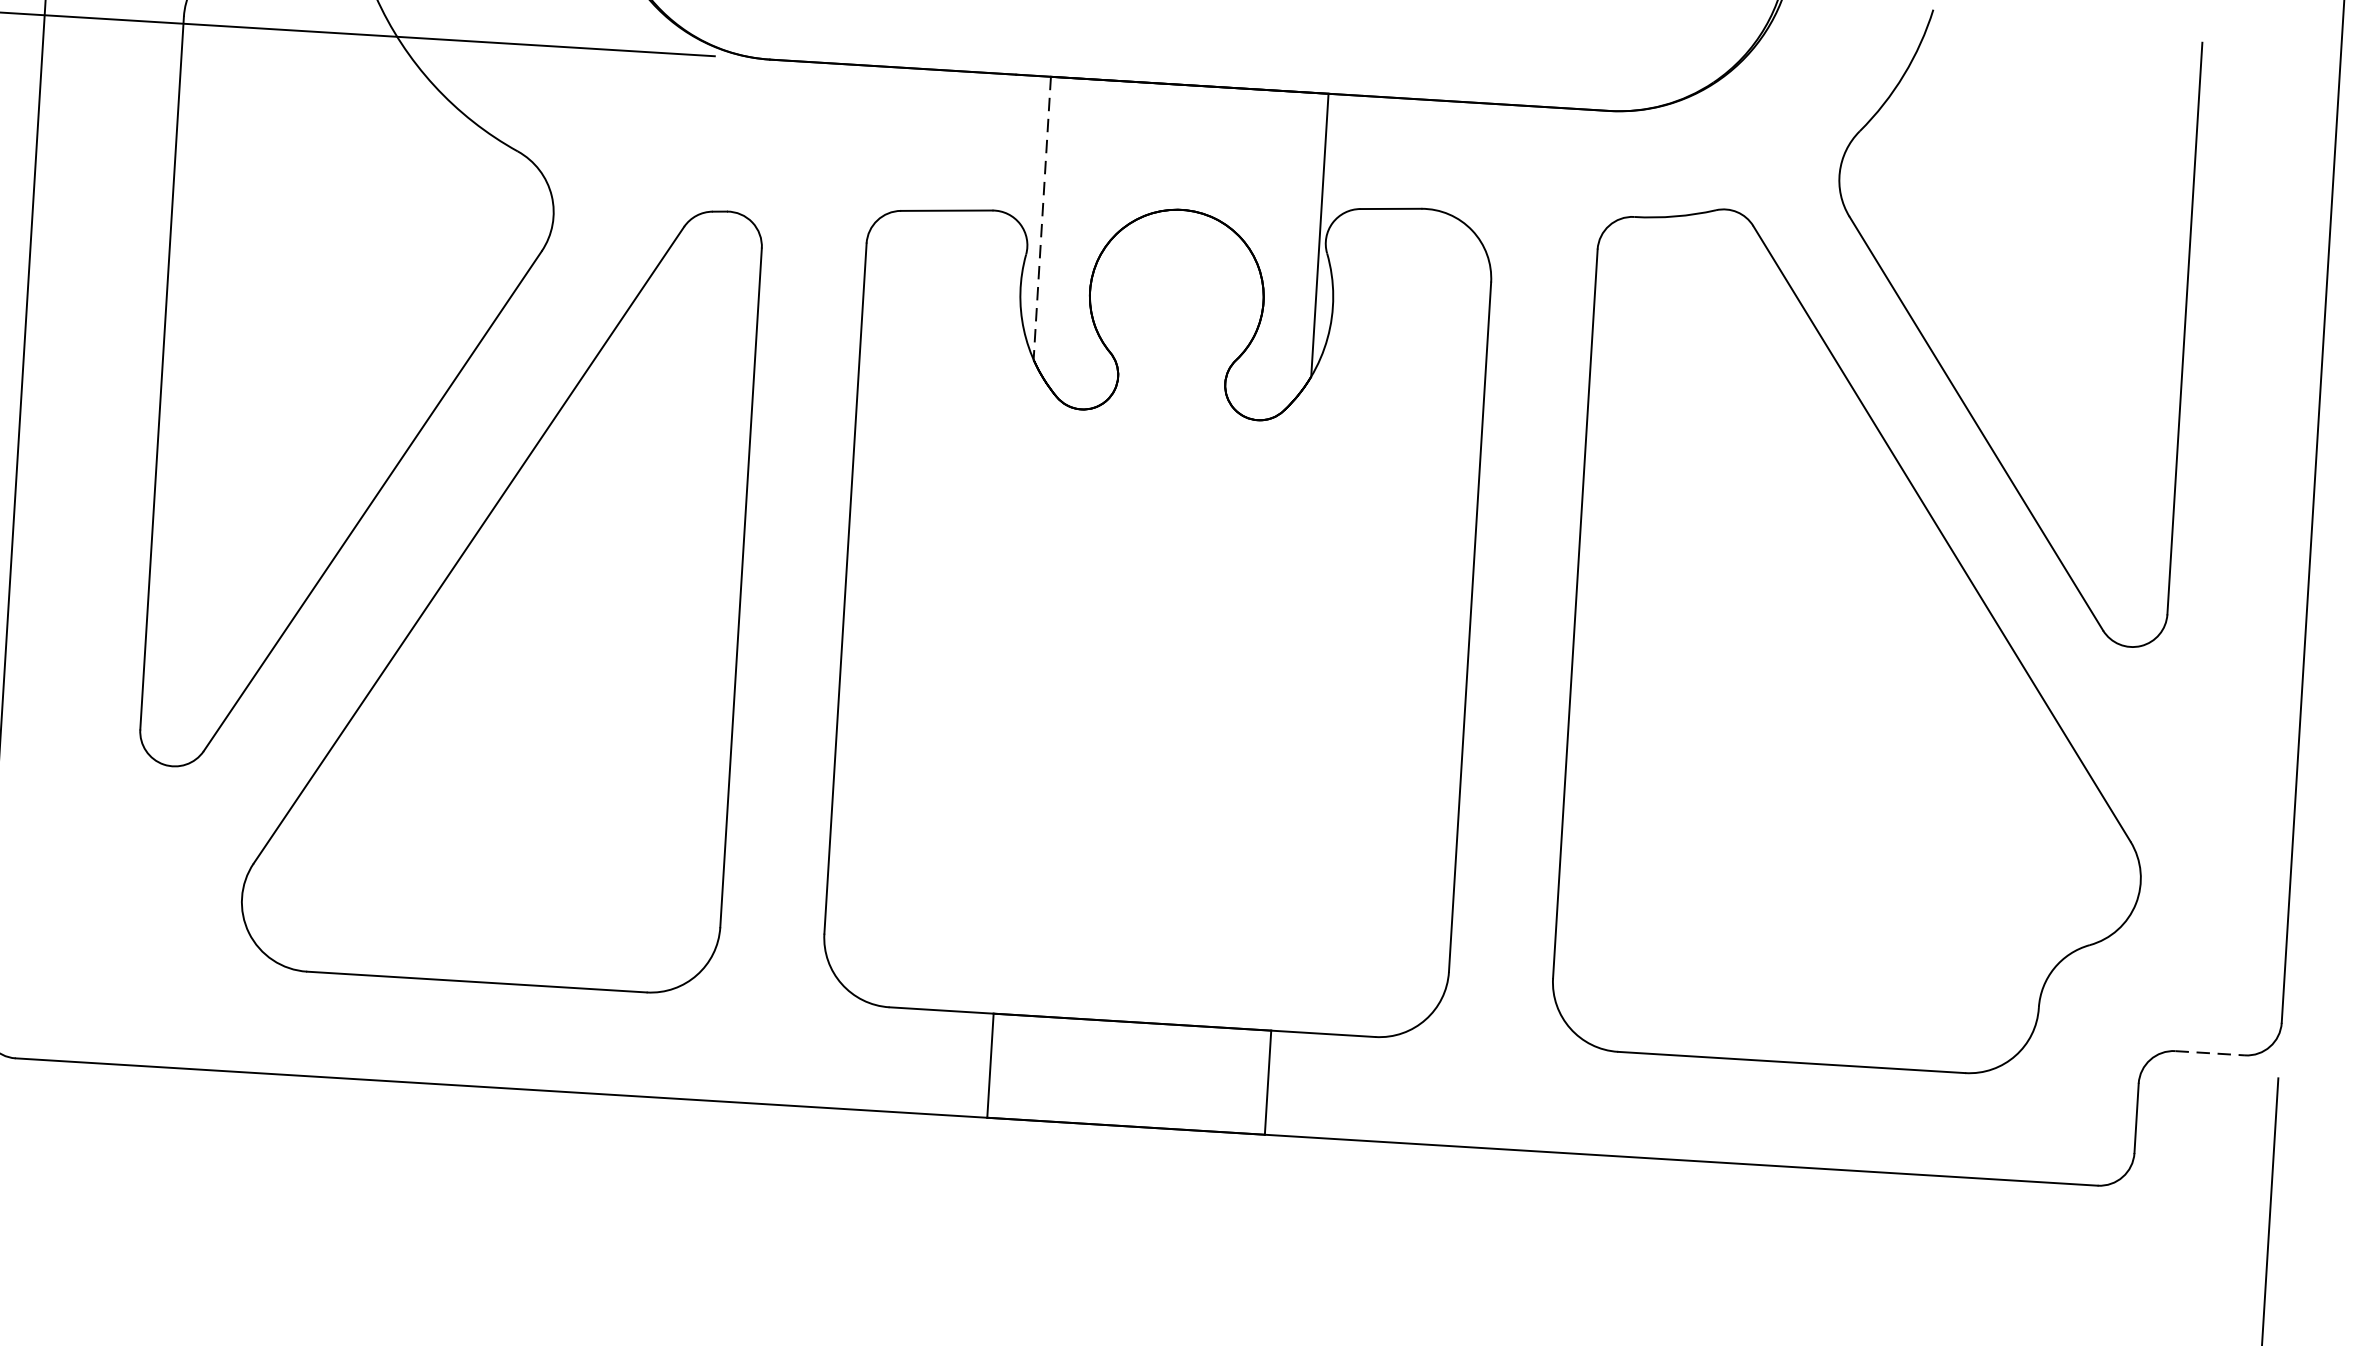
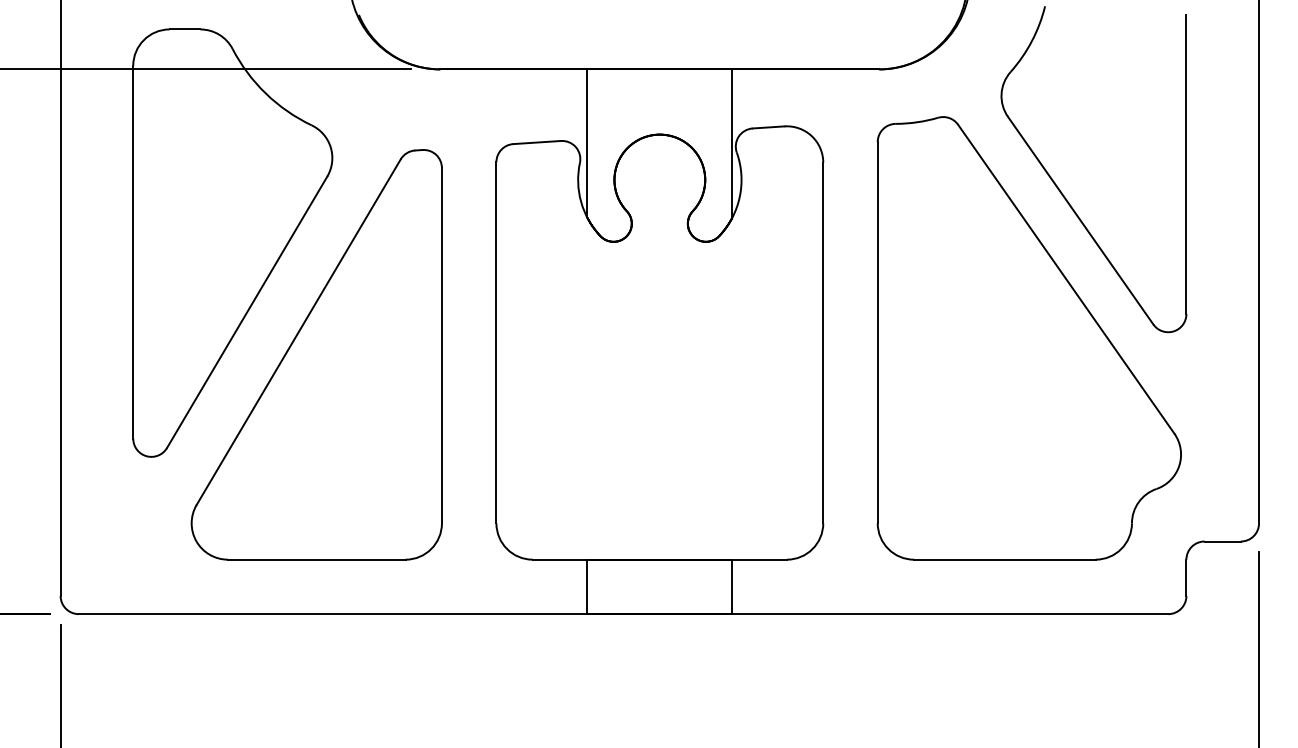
line: (1042, 218) -> (587, 143), dashed -> solid
line: (2211, 1053) -> (1223, 541), dashed -> solid

